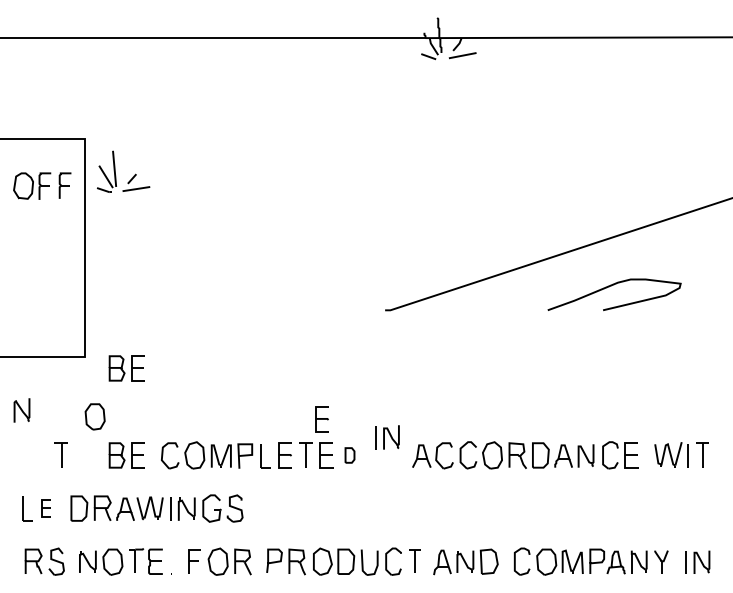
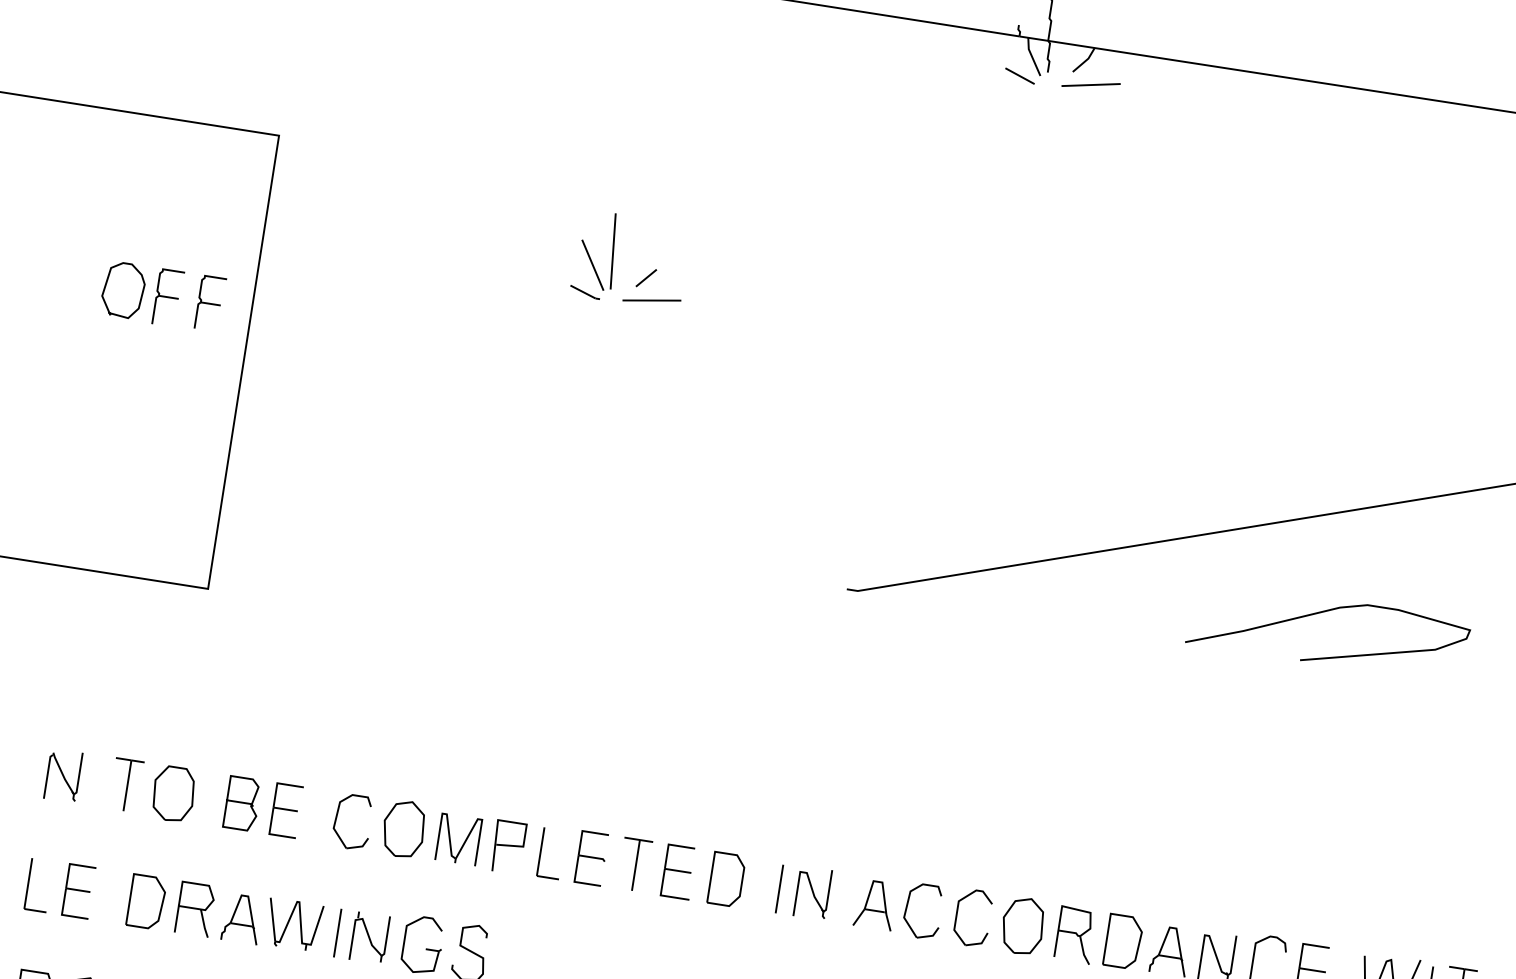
part: (115, 171) -> (614, 257), moved
part: (42, 185) -> (163, 295), moved
part: (126, 368) -> (290, 626), removed
part: (21, 410) -> (62, 775), moved
part: (94, 416) -> (172, 792), moved
part: (321, 419) -> (679, 795), removed
part: (387, 437) -> (804, 891), moved
part: (349, 455) -> (725, 879), size x1.67
part: (46, 508) -> (78, 891), size x1.43

